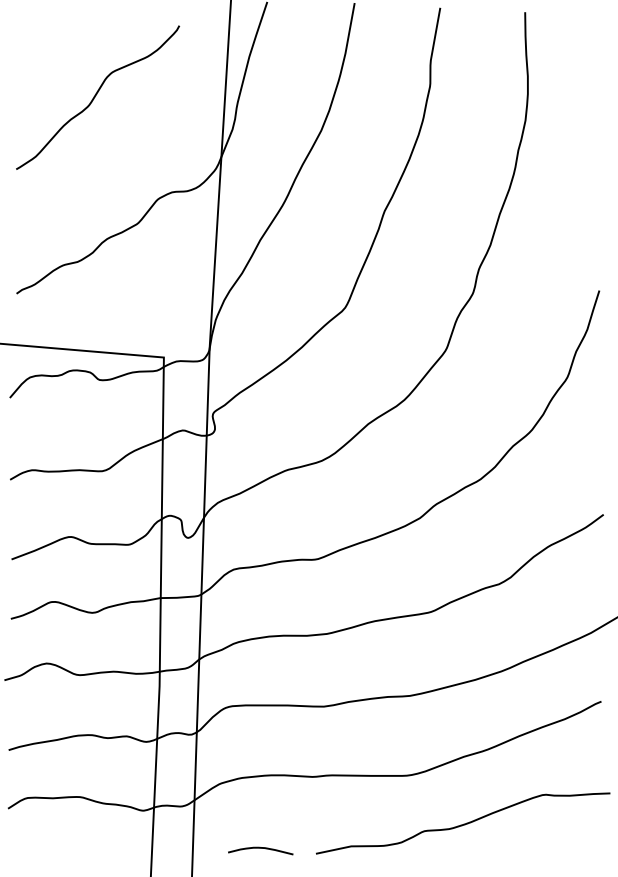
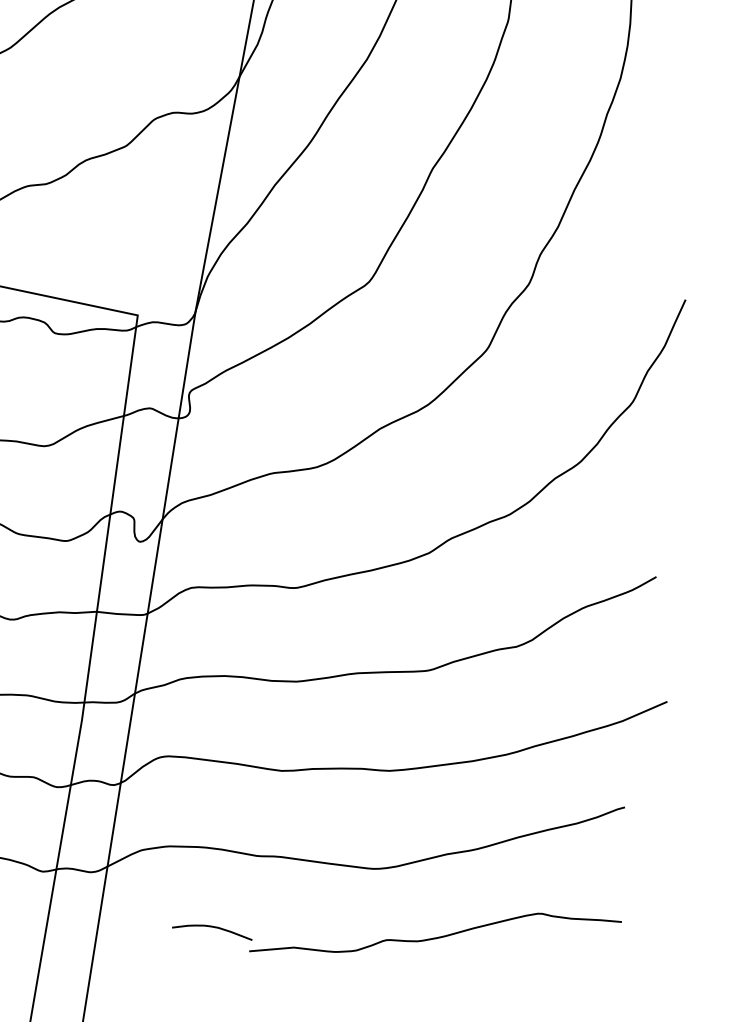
curve: (260, 848) -> (212, 927), moved

